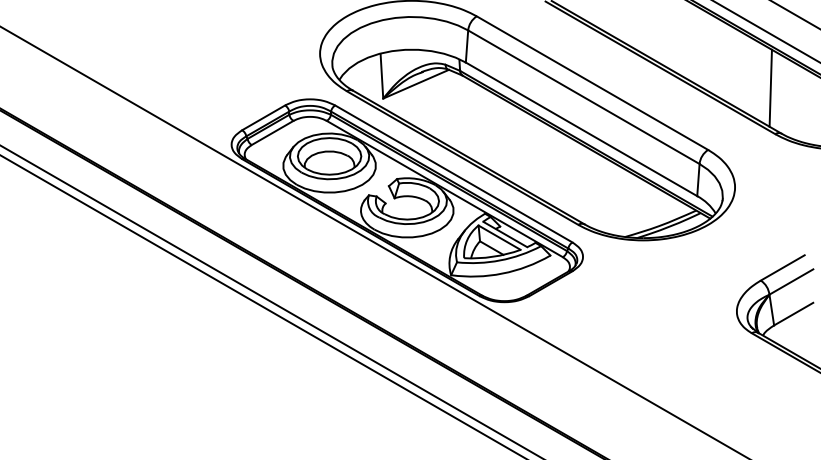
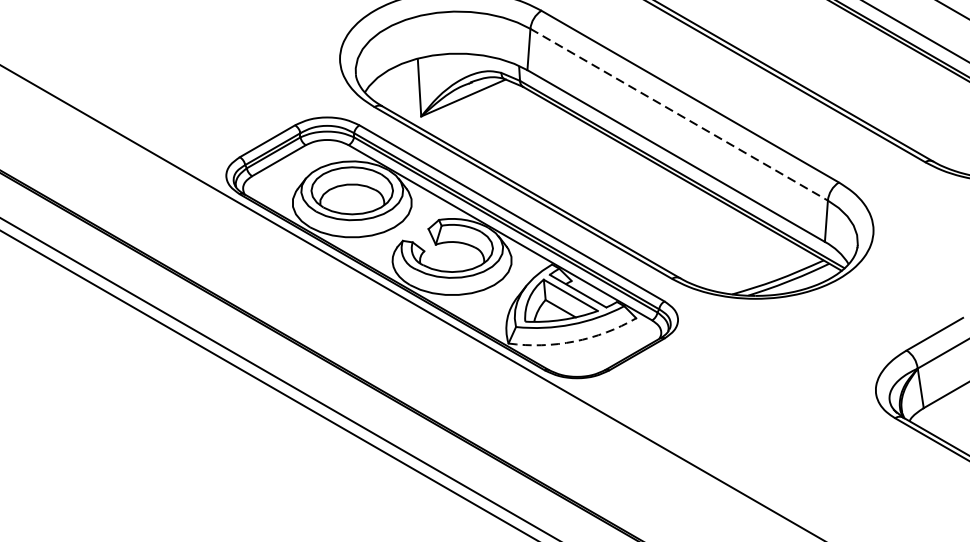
line: (770, 87) -> (919, 102), removed
line: (583, 97) -> (678, 115), solid -> dashed
arc: (502, 273) -> (574, 341), solid -> dashed

